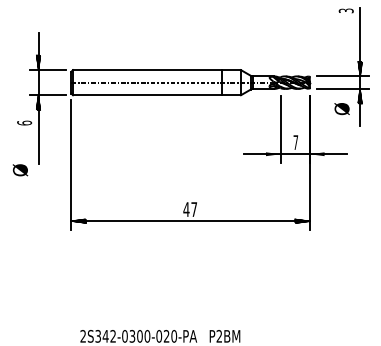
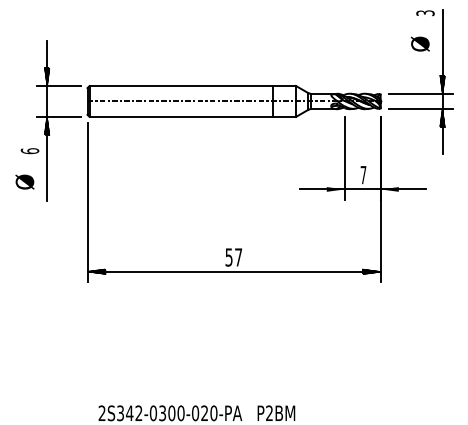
text: (341, 109) -> (419, 44), moved
text: (20, 170) -> (25, 182), moved
text: (186, 209) -> (229, 257), 47 -> 57

